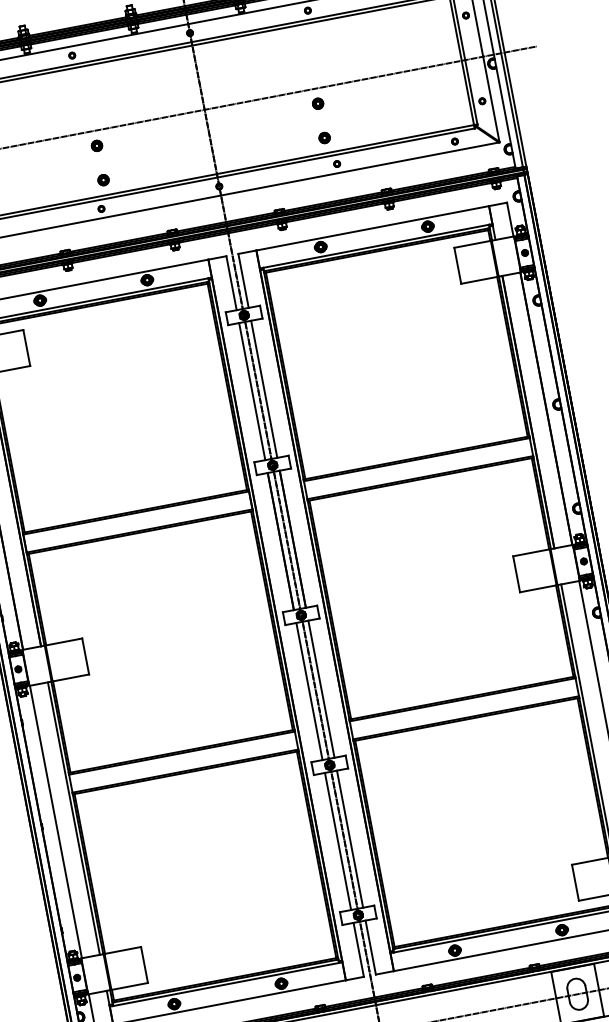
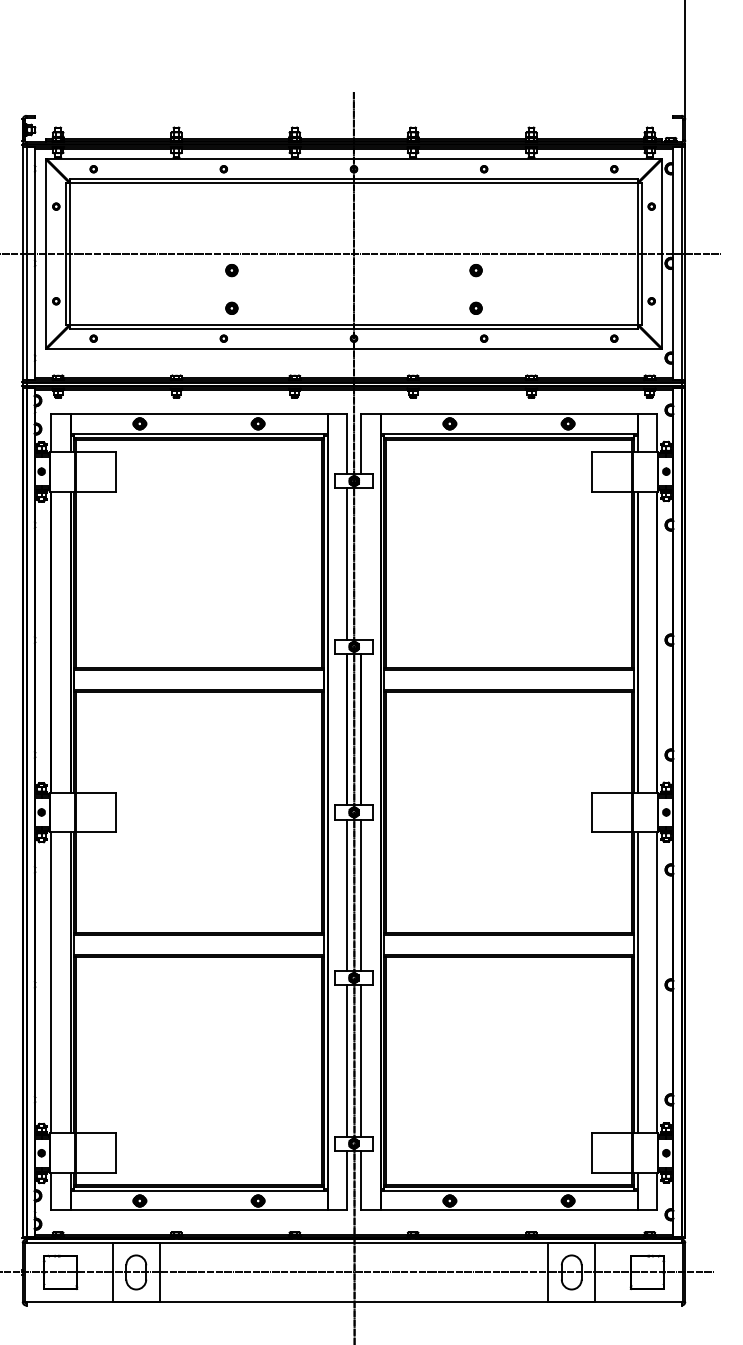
line: (264, 388) -> (360, 563), removed

